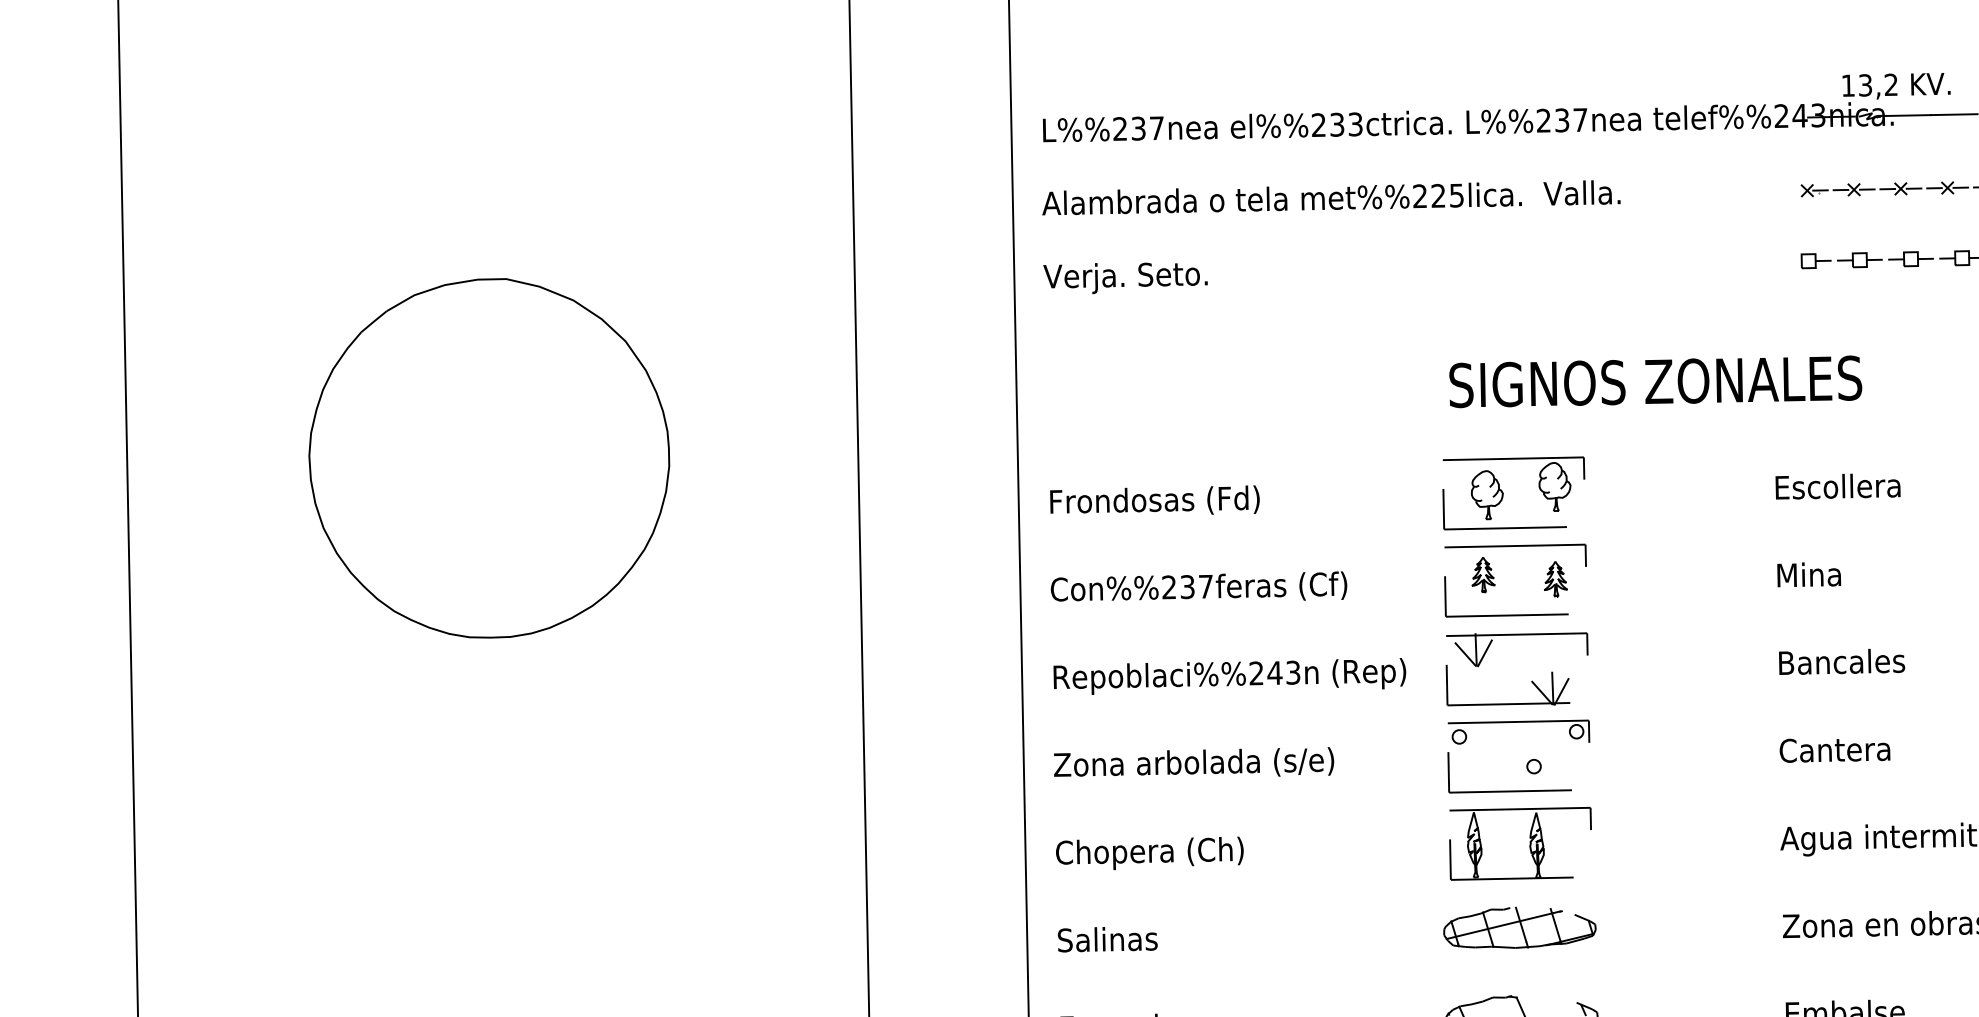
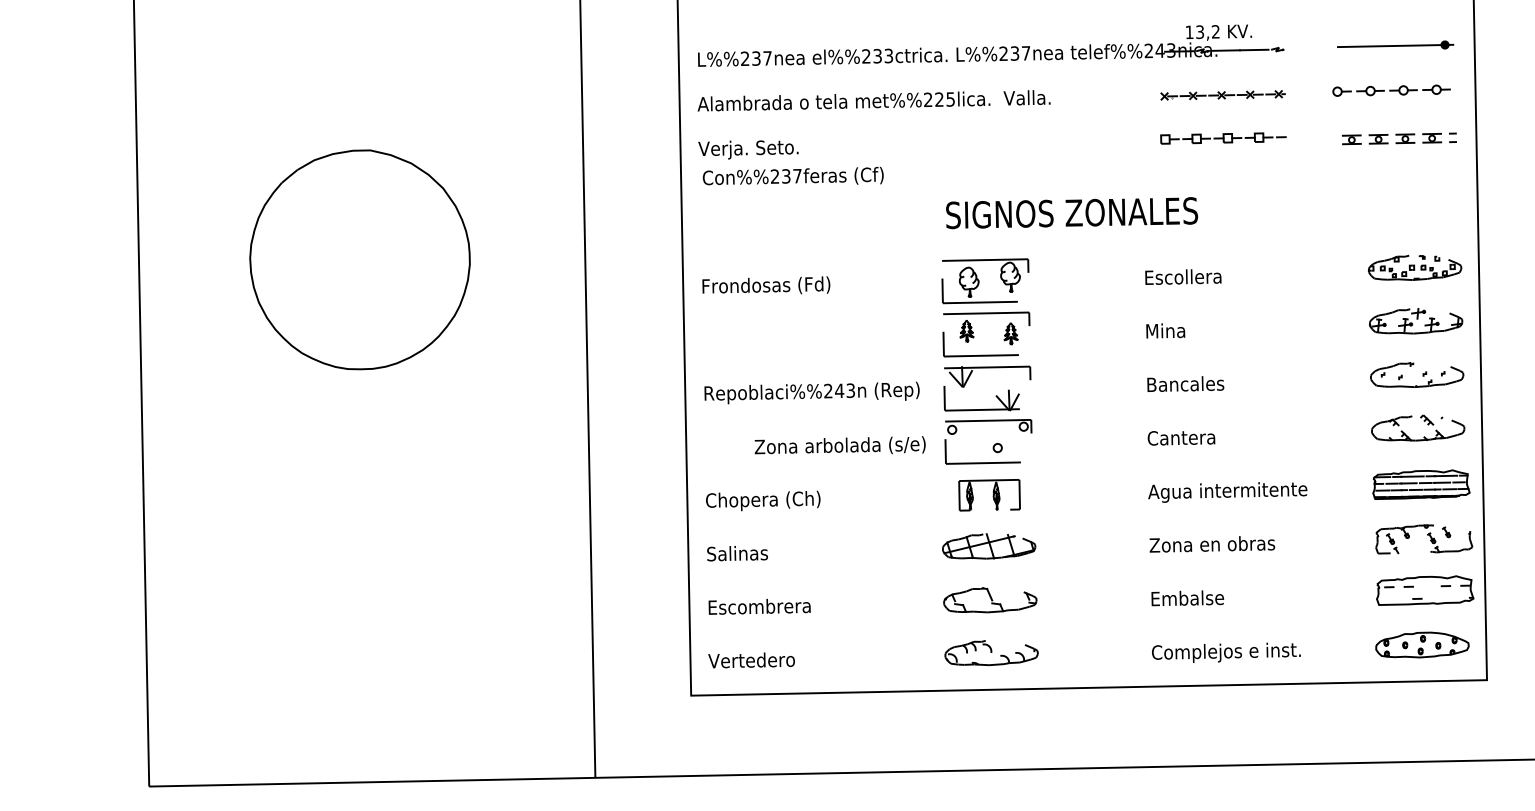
text: (1197, 585) -> (792, 175), moved
text: (1192, 762) -> (839, 445), moved
part: (1520, 844) -> (989, 495), size x0.7

